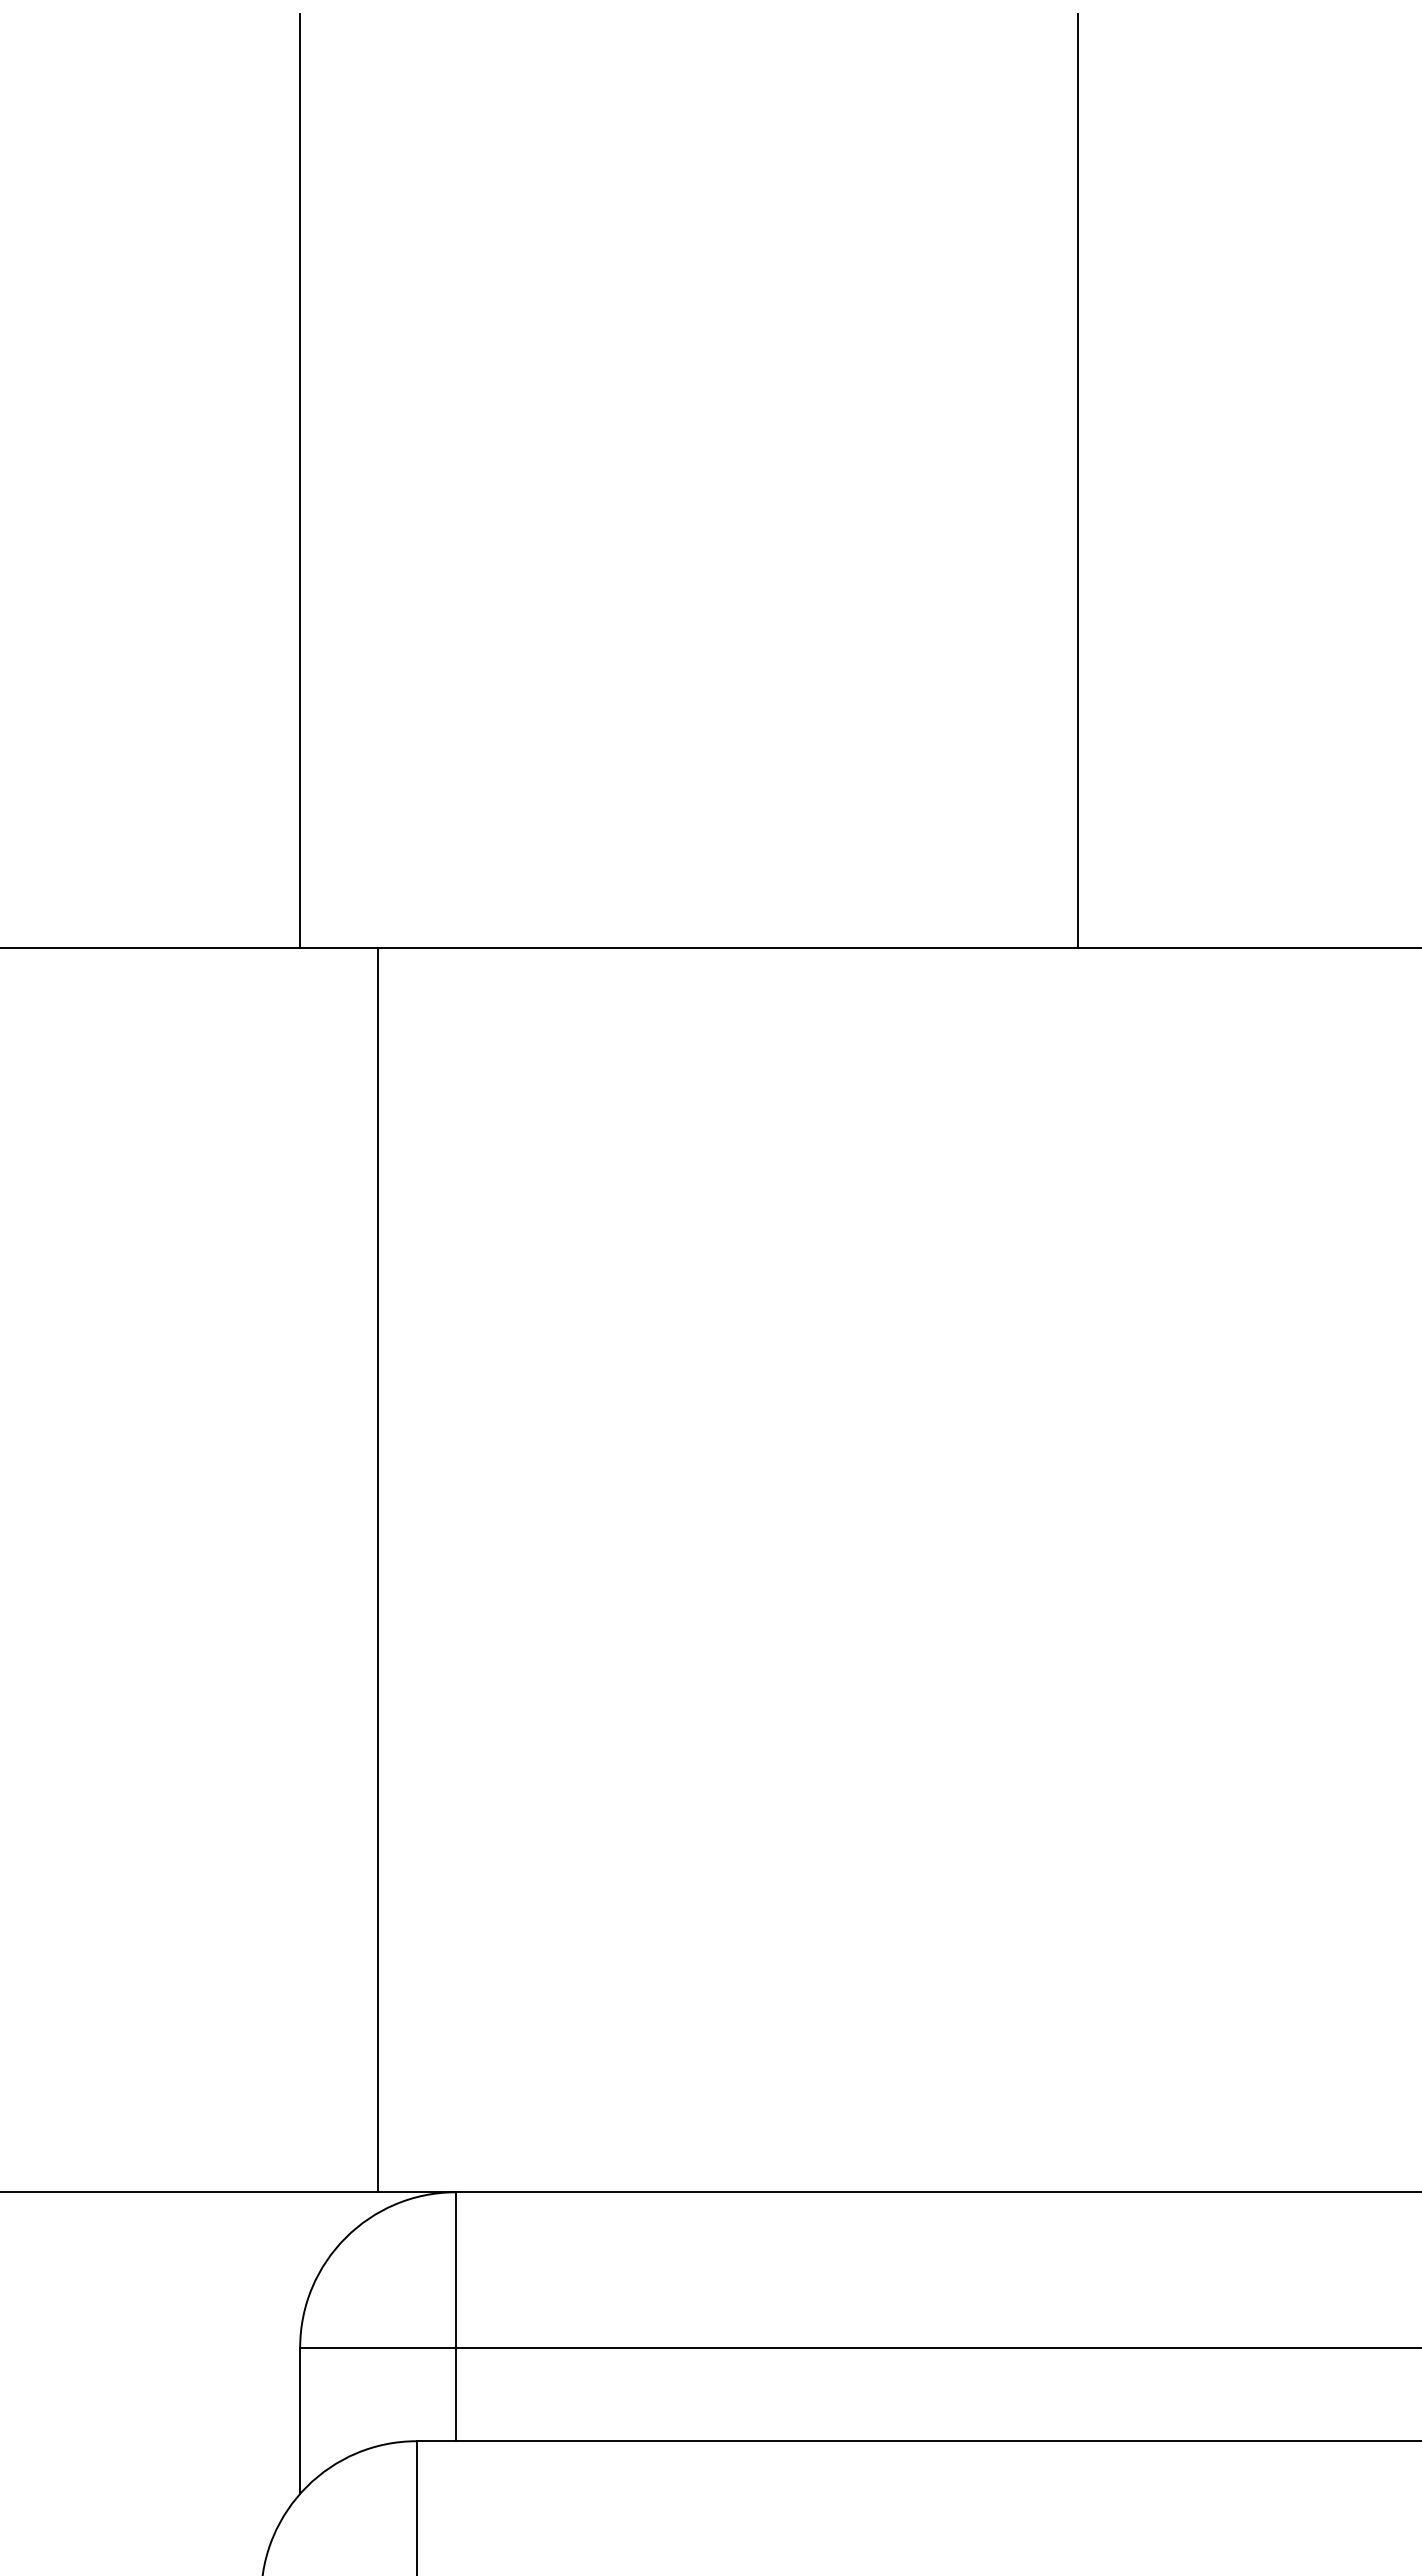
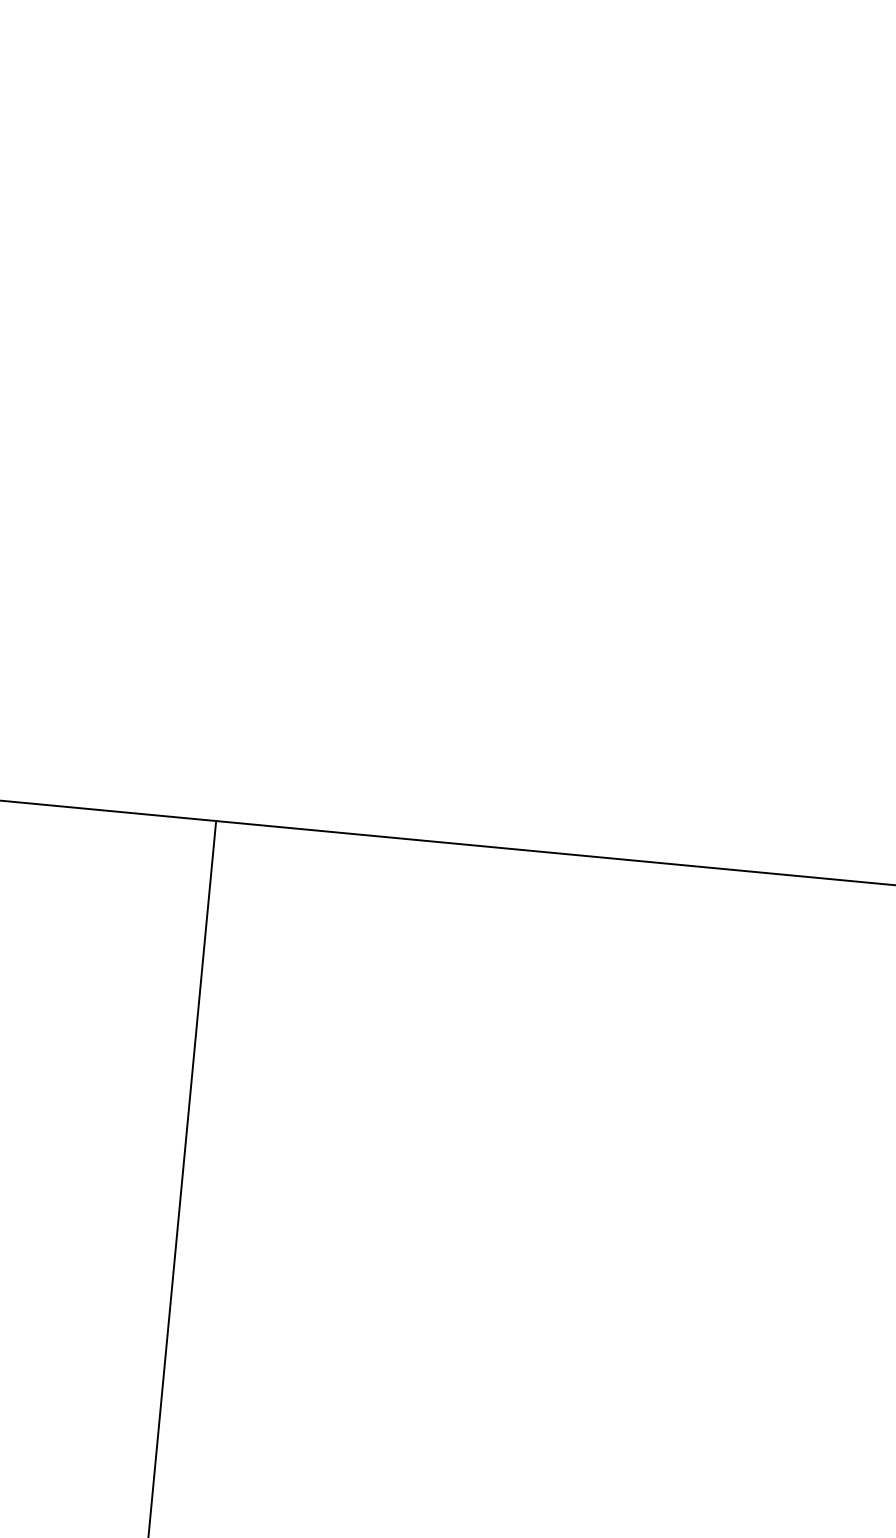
line: (300, 480) -> (191, 470), removed
line: (1078, 480) -> (765, 525), removed

